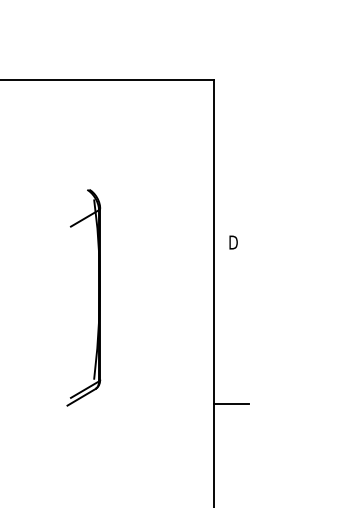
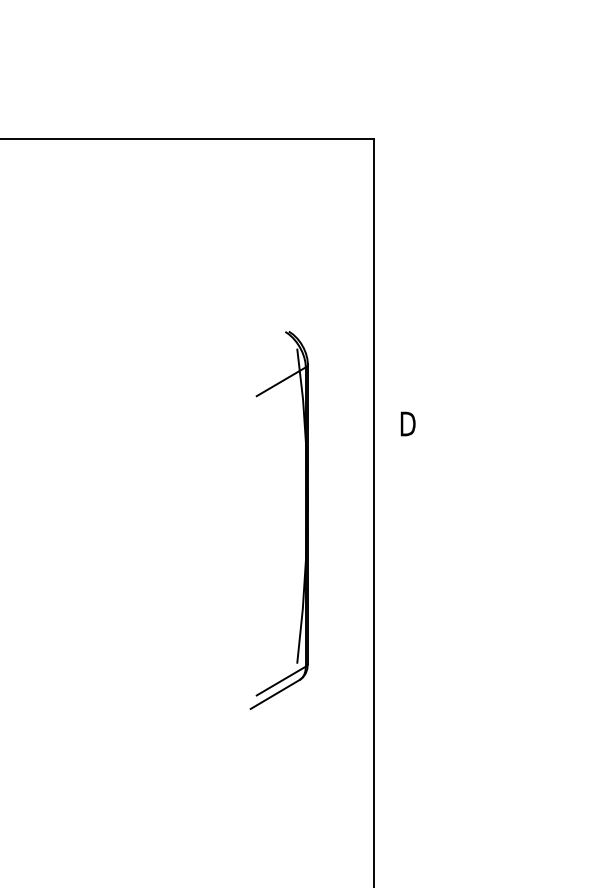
part: (98, 297) -> (304, 520), moved
line: (231, 403) -> (404, 705), removed

